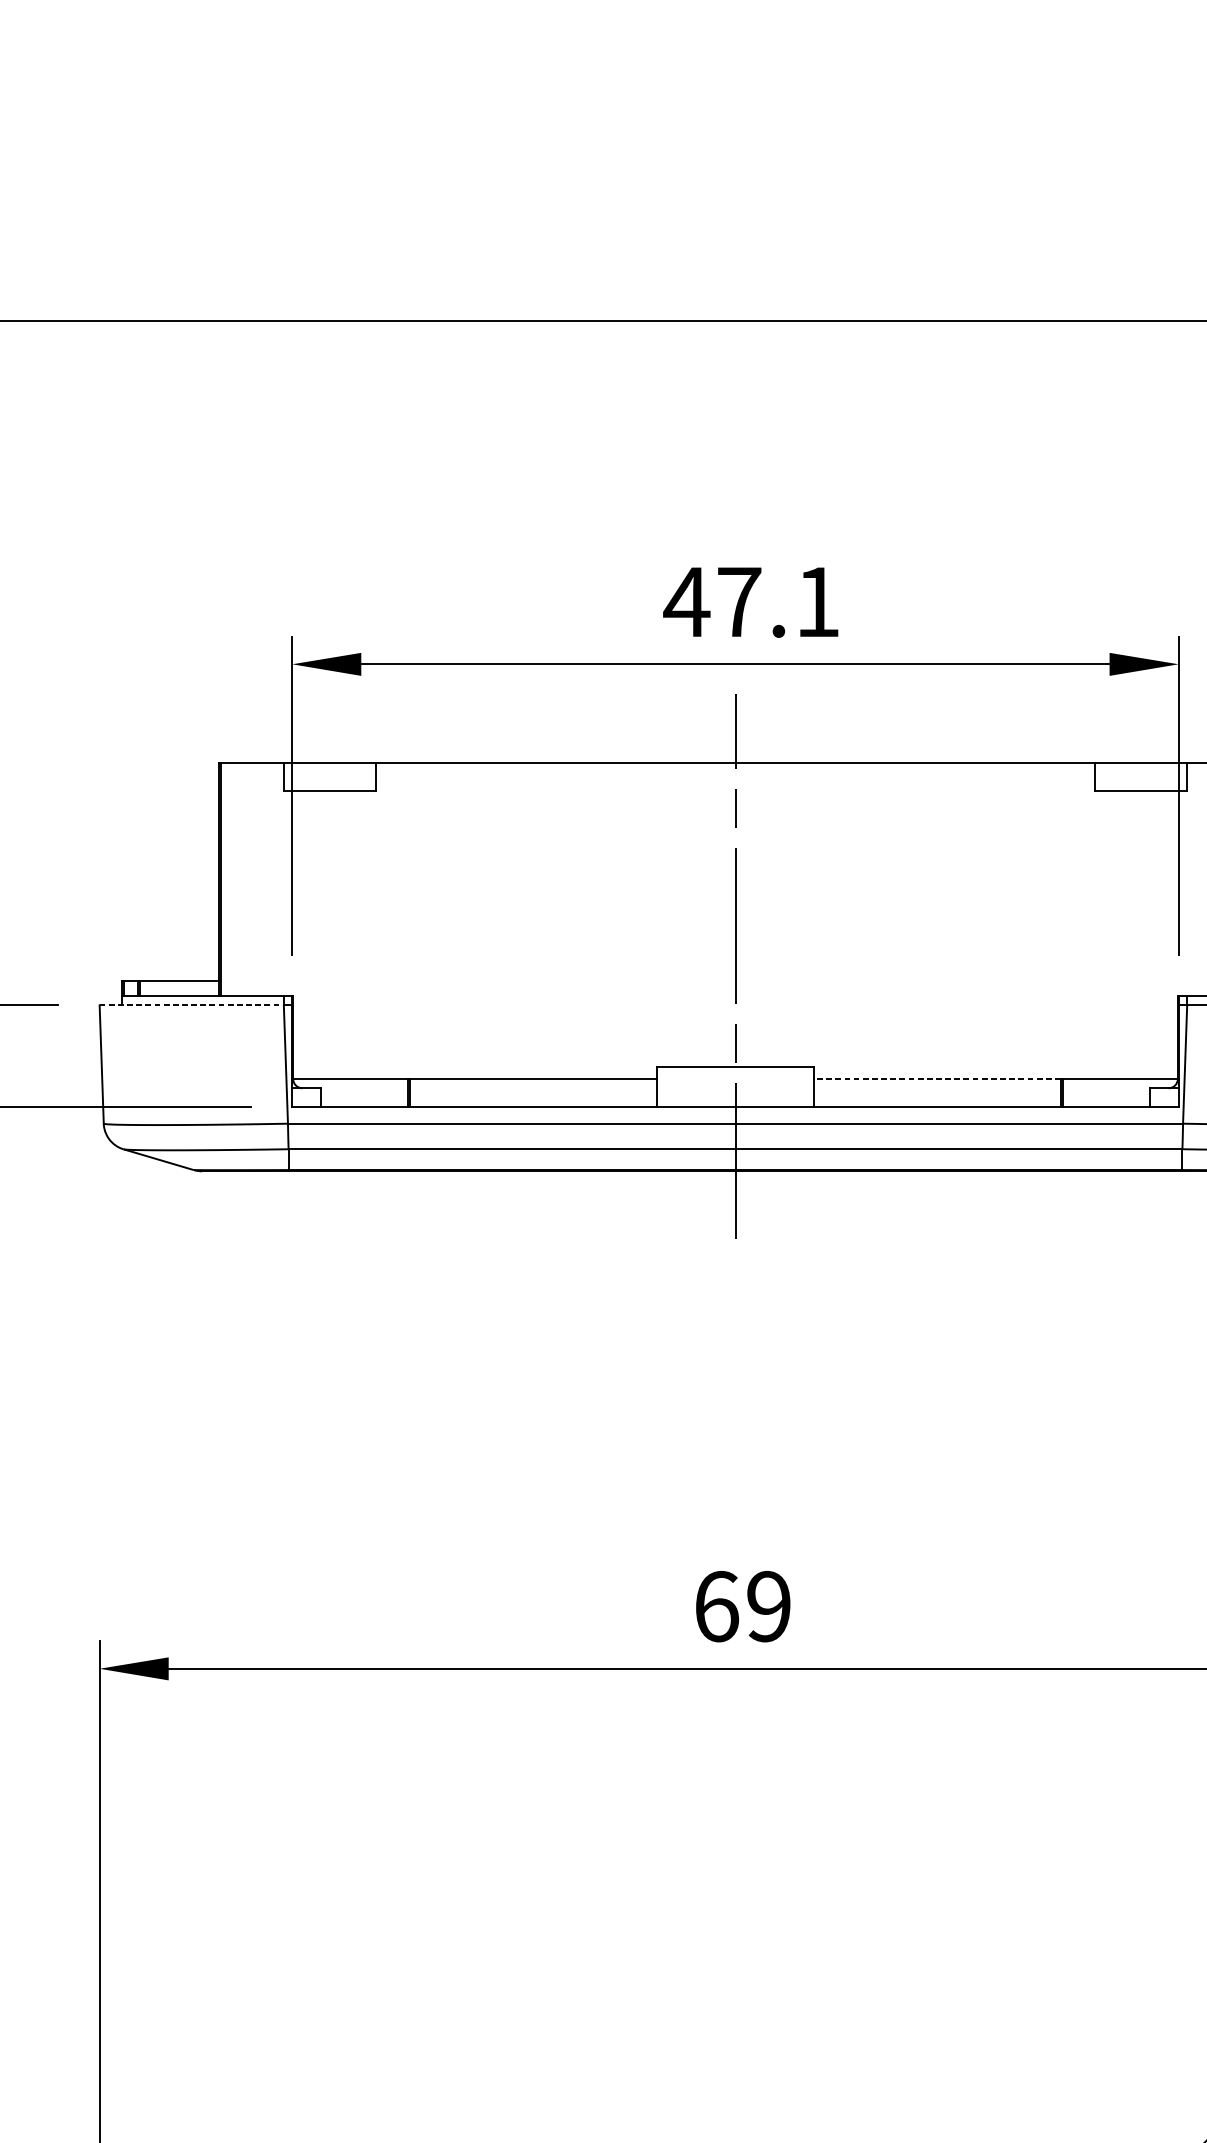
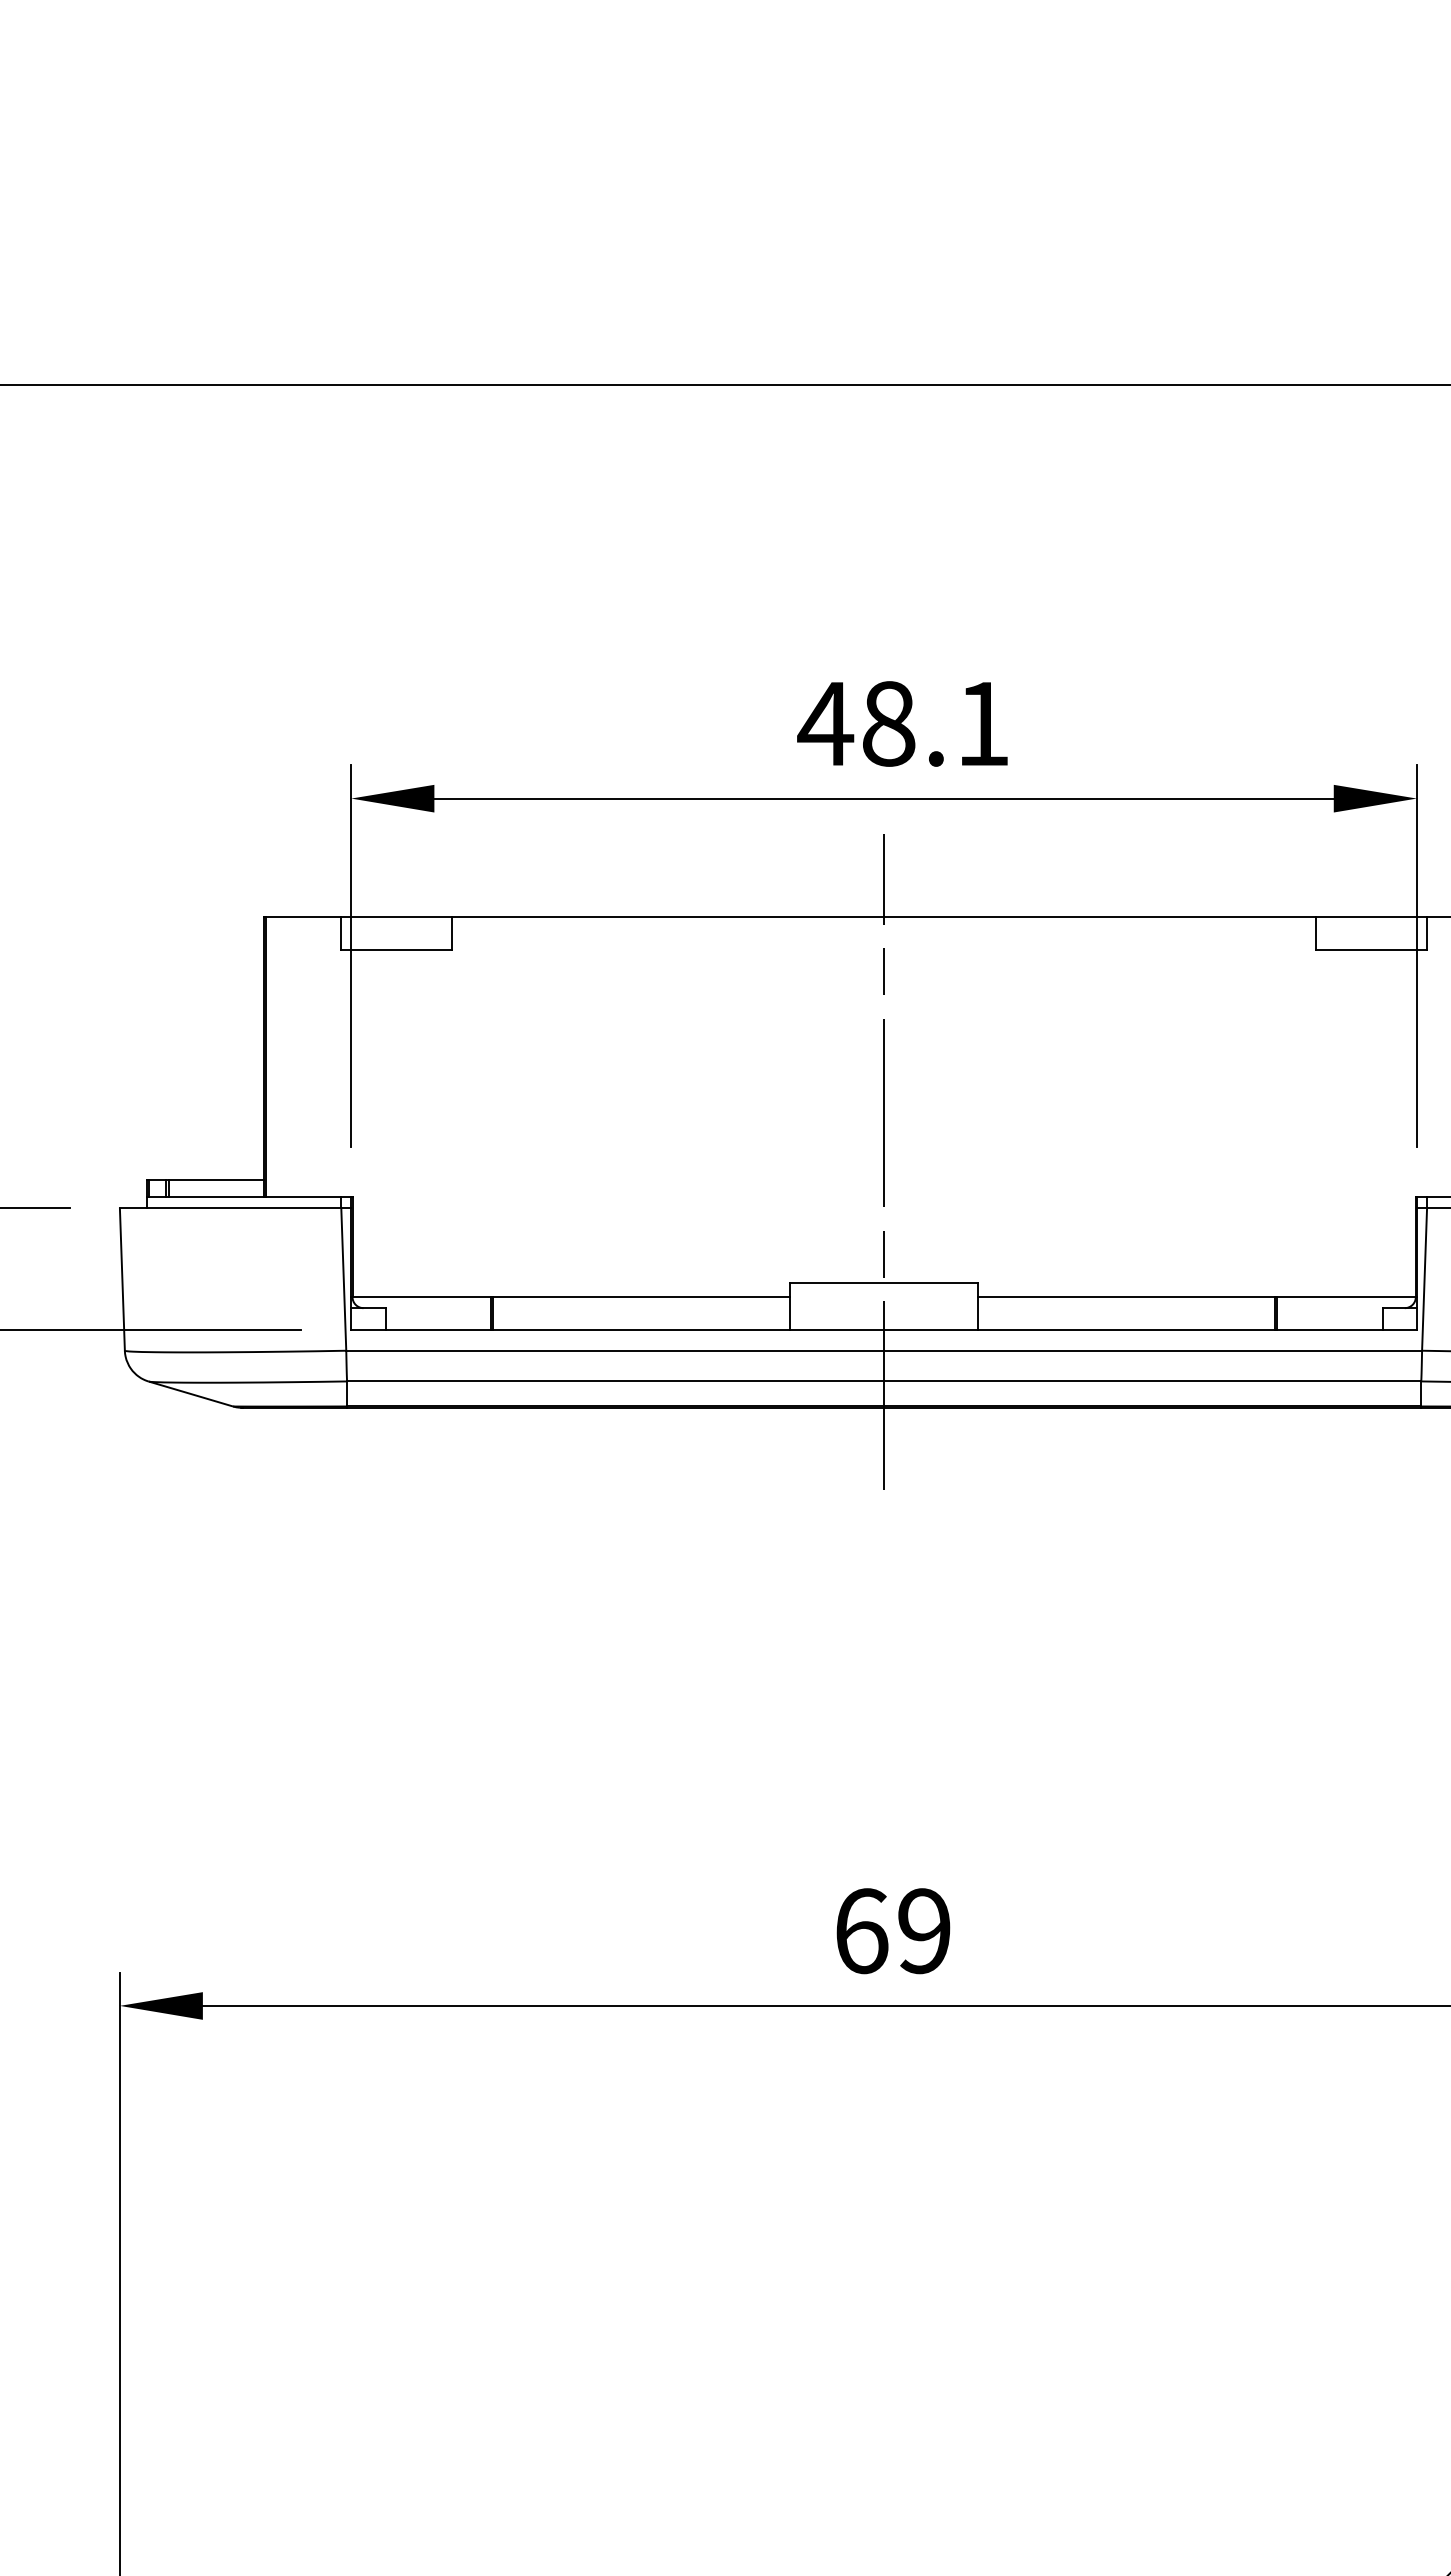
text: (739, 601) -> (889, 723), 47.1 -> 48.1
line: (191, 1005) -> (230, 1208), dashed -> solid
line: (937, 1079) -> (1126, 1297), dashed -> solid

